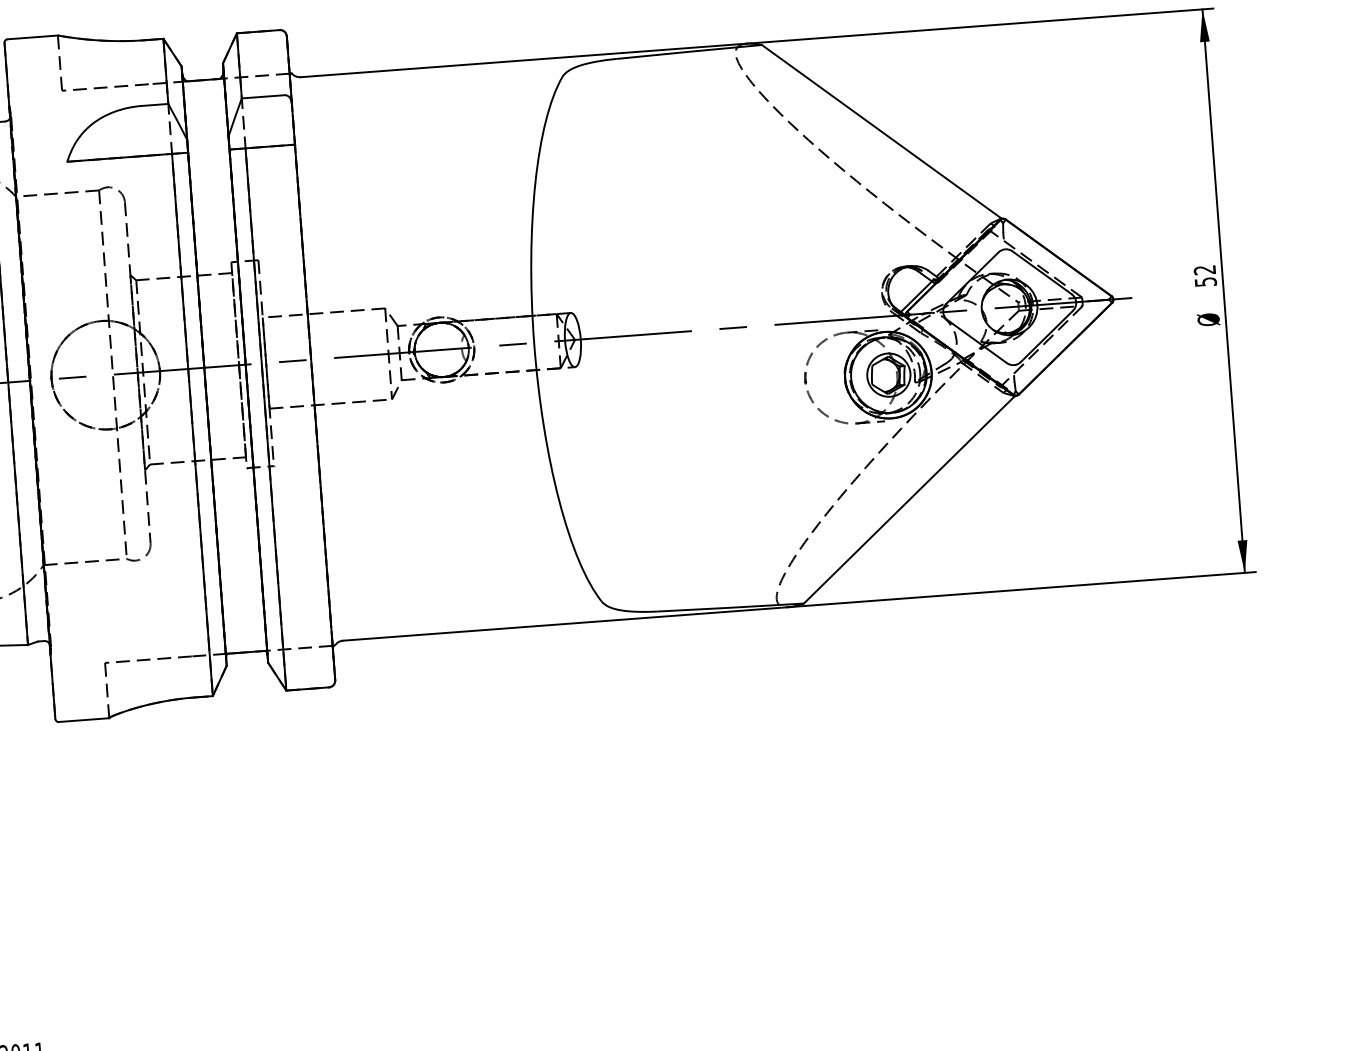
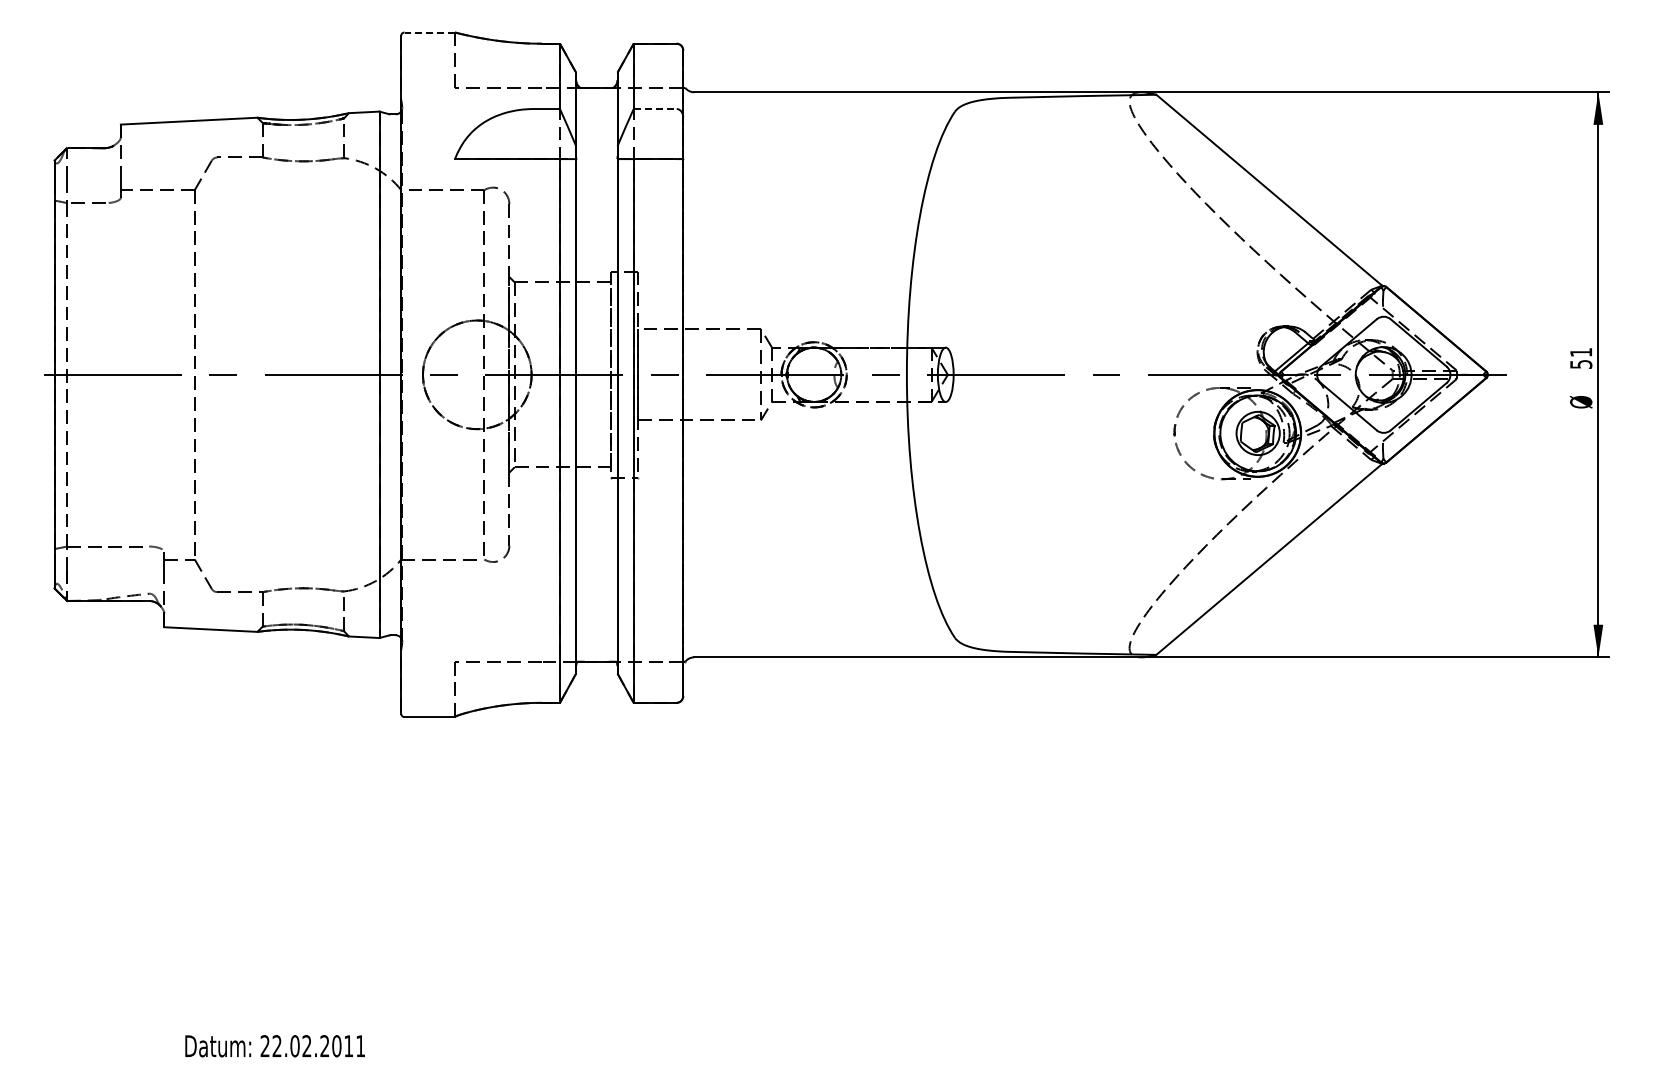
line: (32, 37) -> (429, 32), solid -> dashed
line: (263, 97) -> (655, 109), solid -> dashed
text: (1204, 270) -> (1580, 352), 52 -> 51

